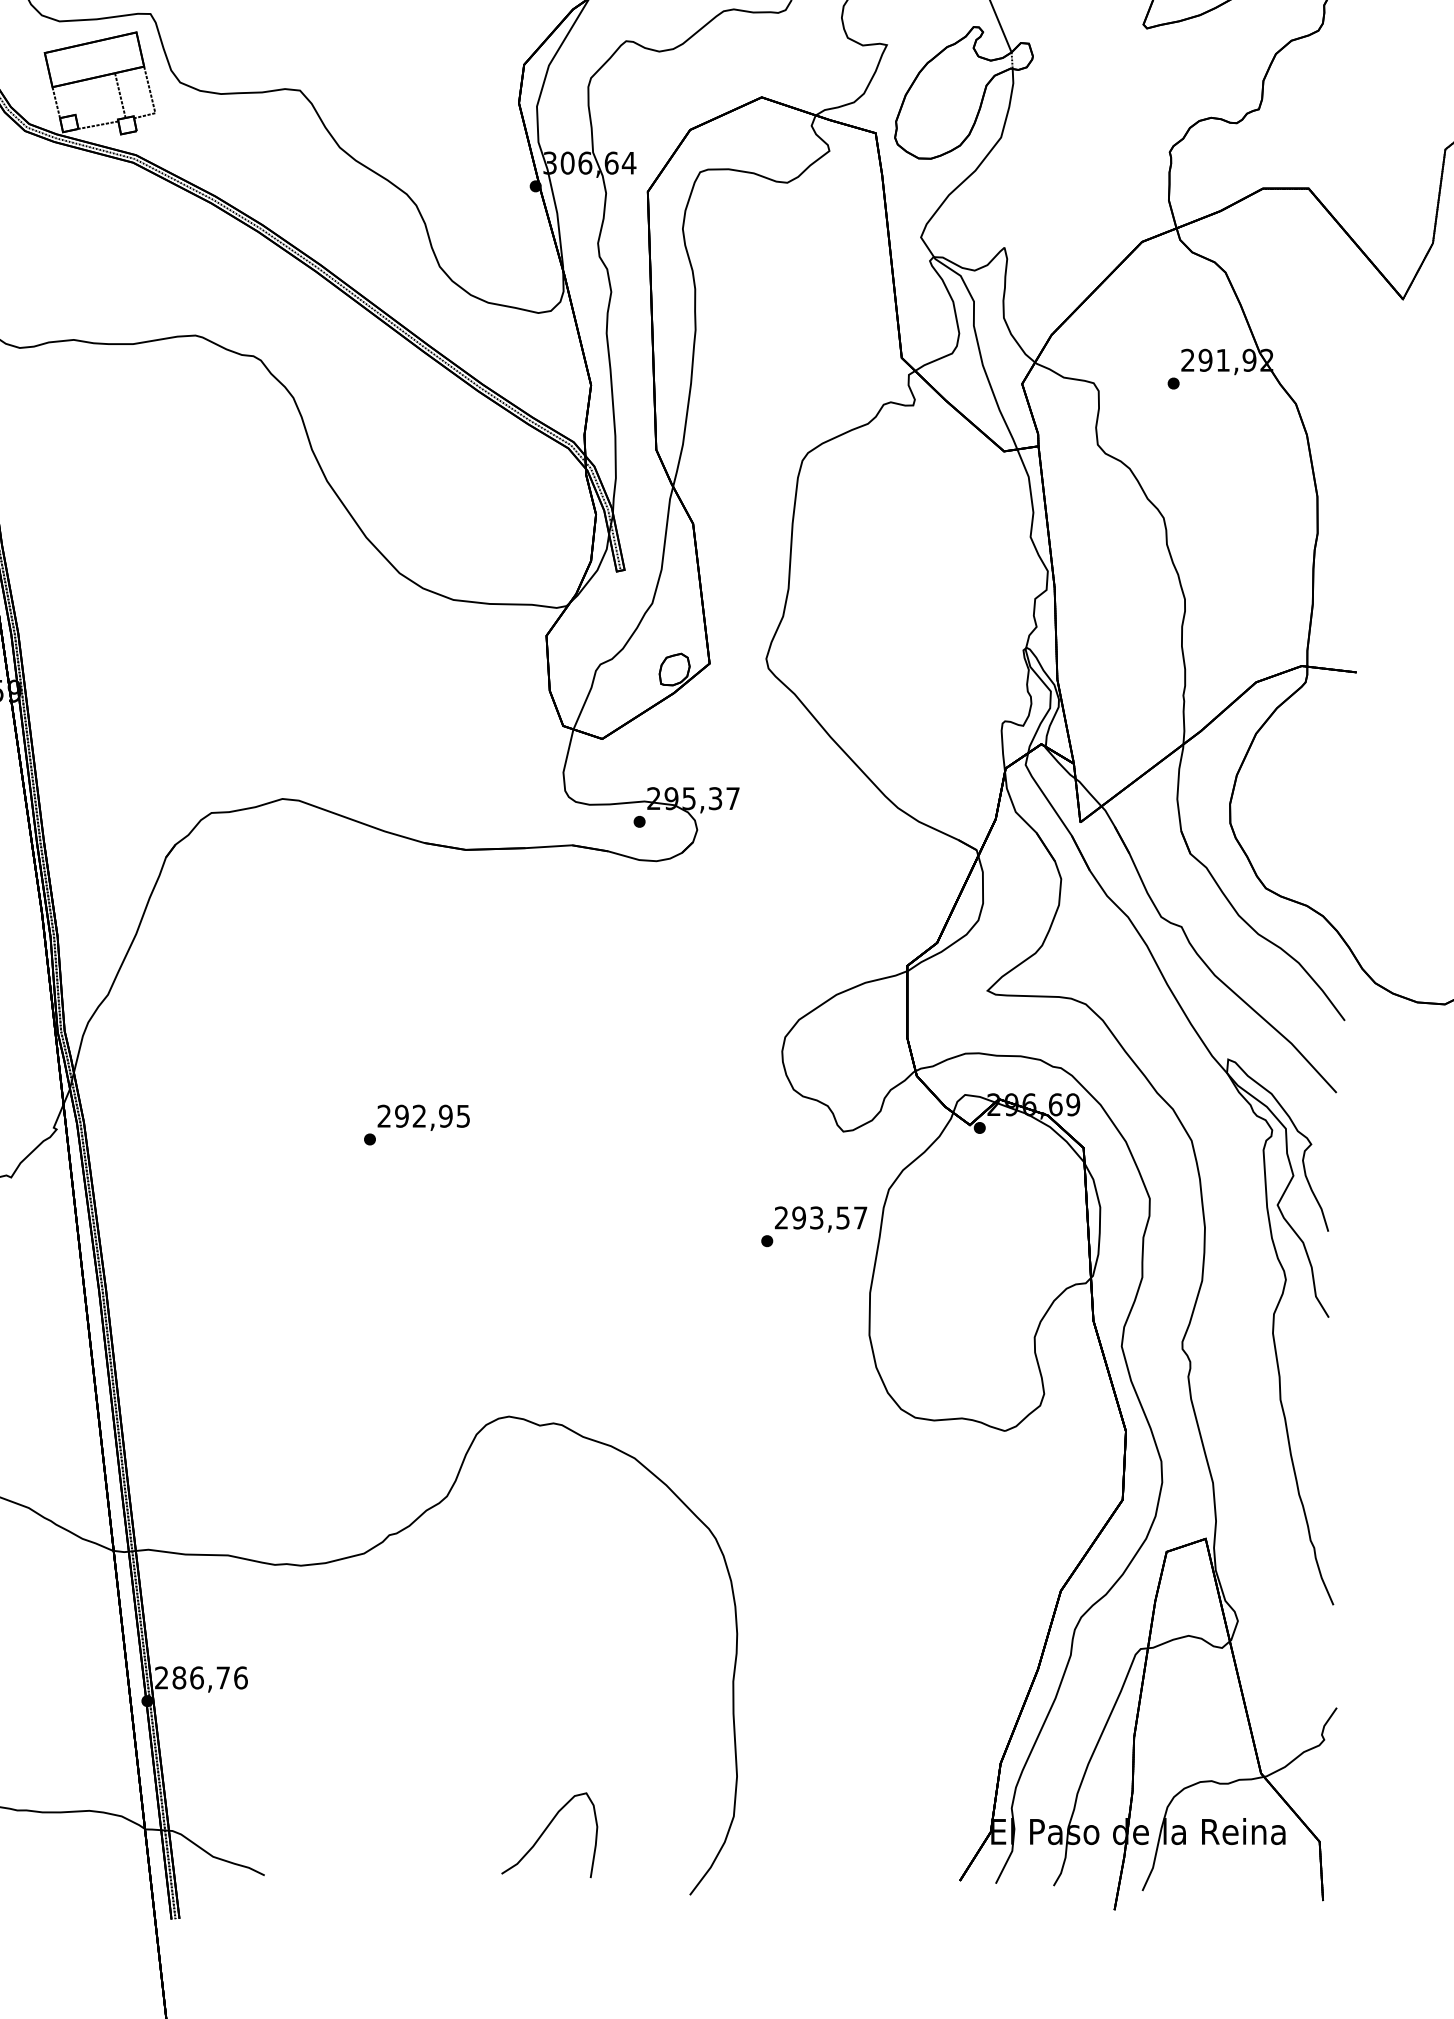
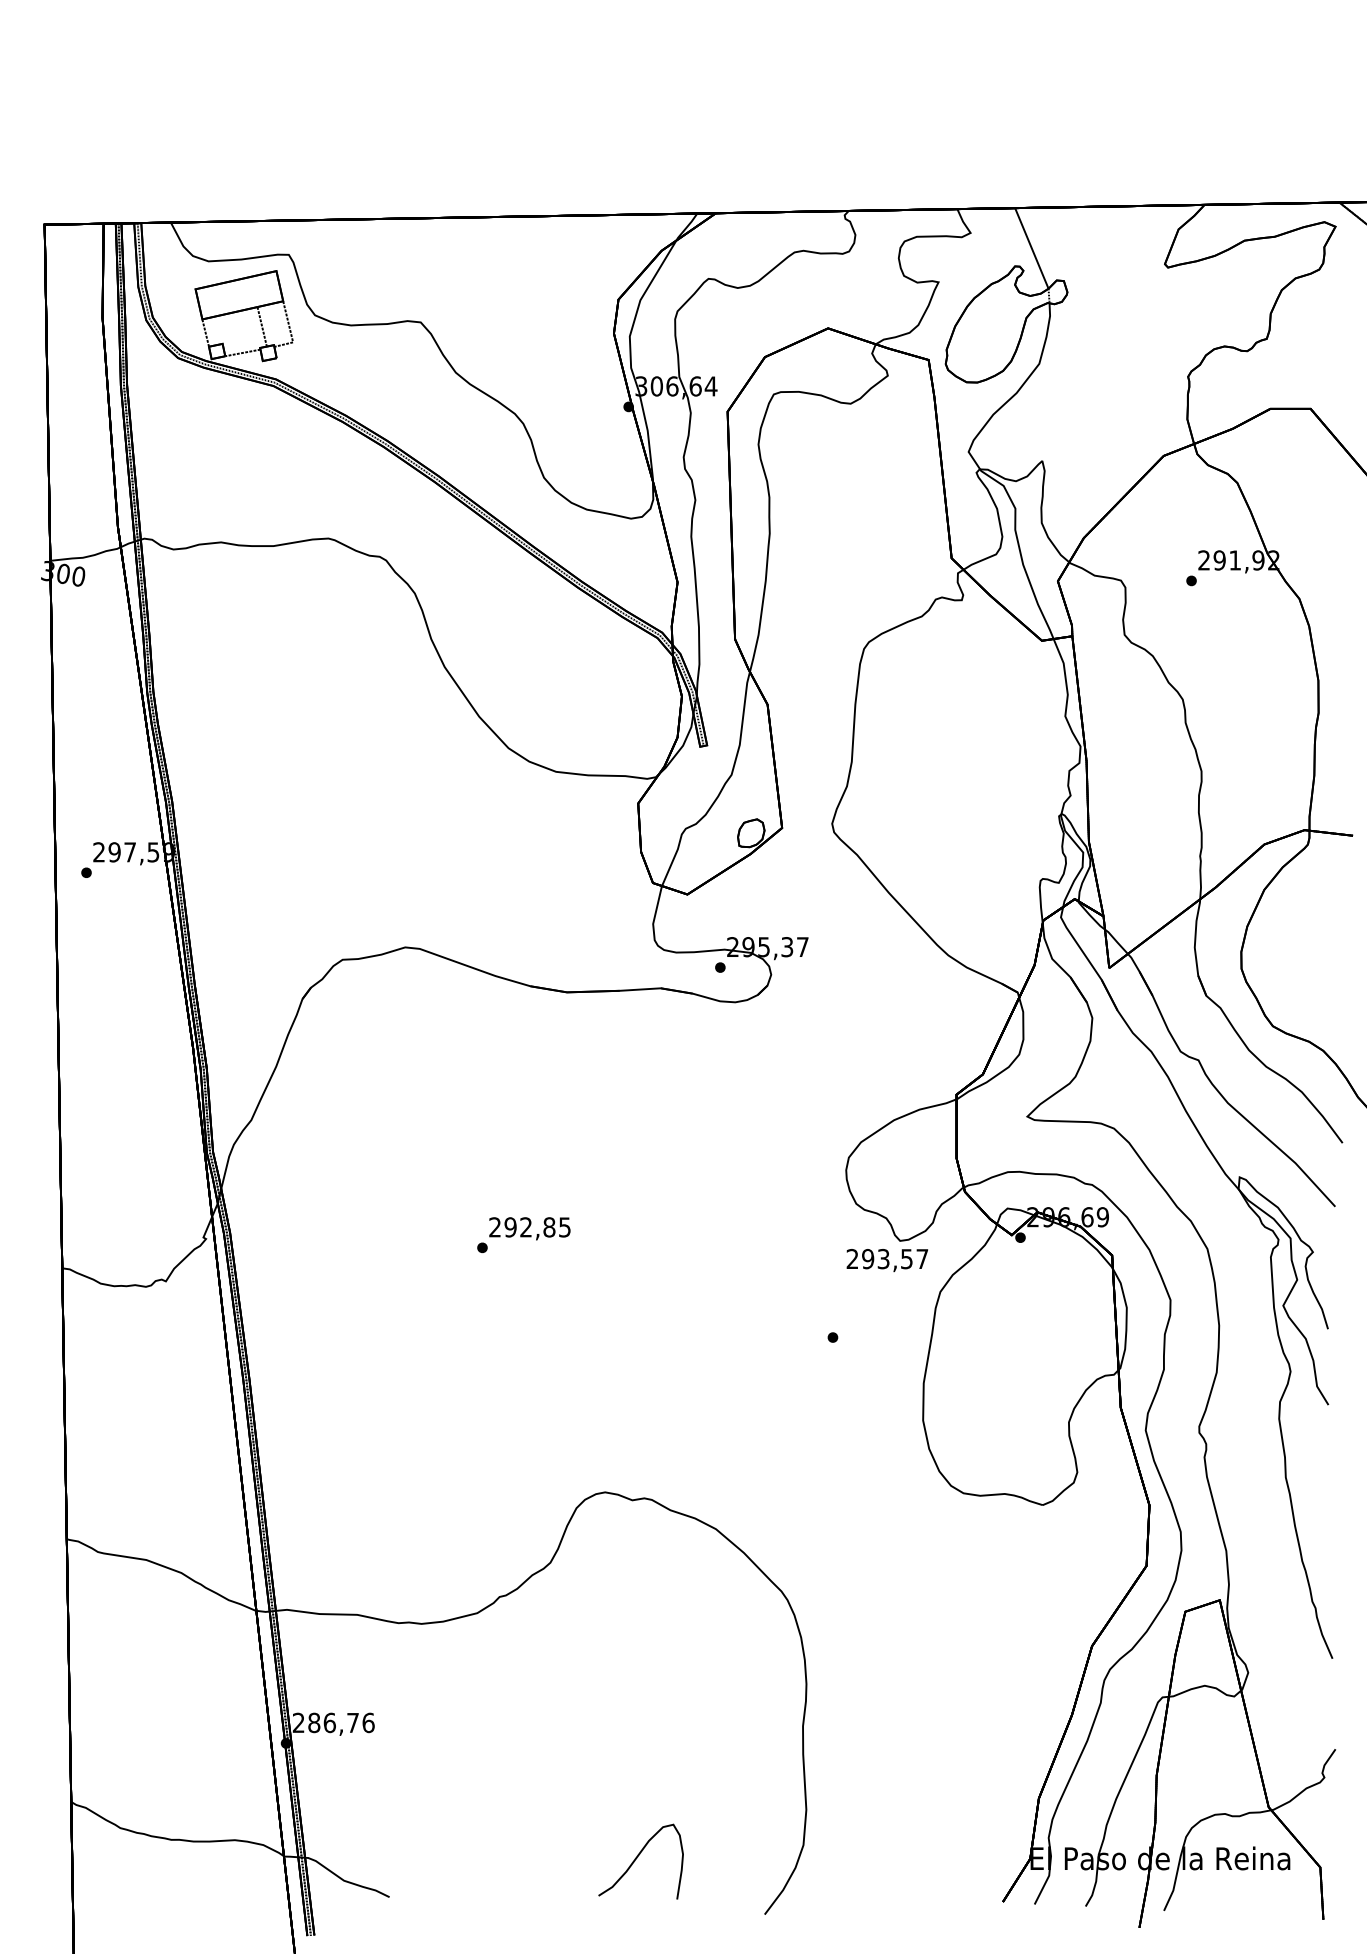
text: (445, 1116) -> (549, 1227), 292,95 -> 292,85
text: (821, 1219) -> (887, 1260), moved

